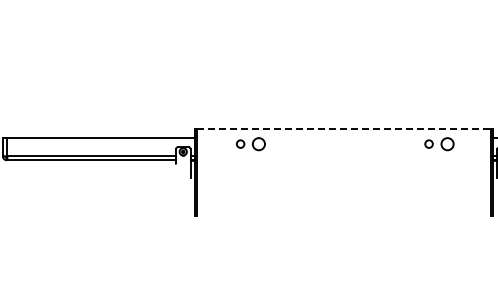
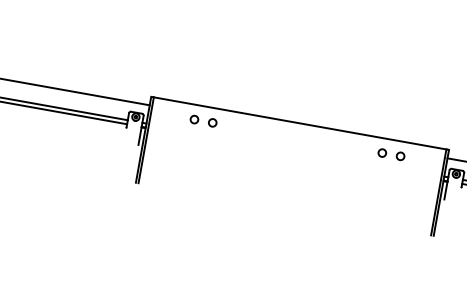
line: (344, 129) -> (300, 123), dashed -> solid
circle: (258, 143) -> (212, 122), size x0.62
circle: (446, 143) -> (399, 155), size x0.62

